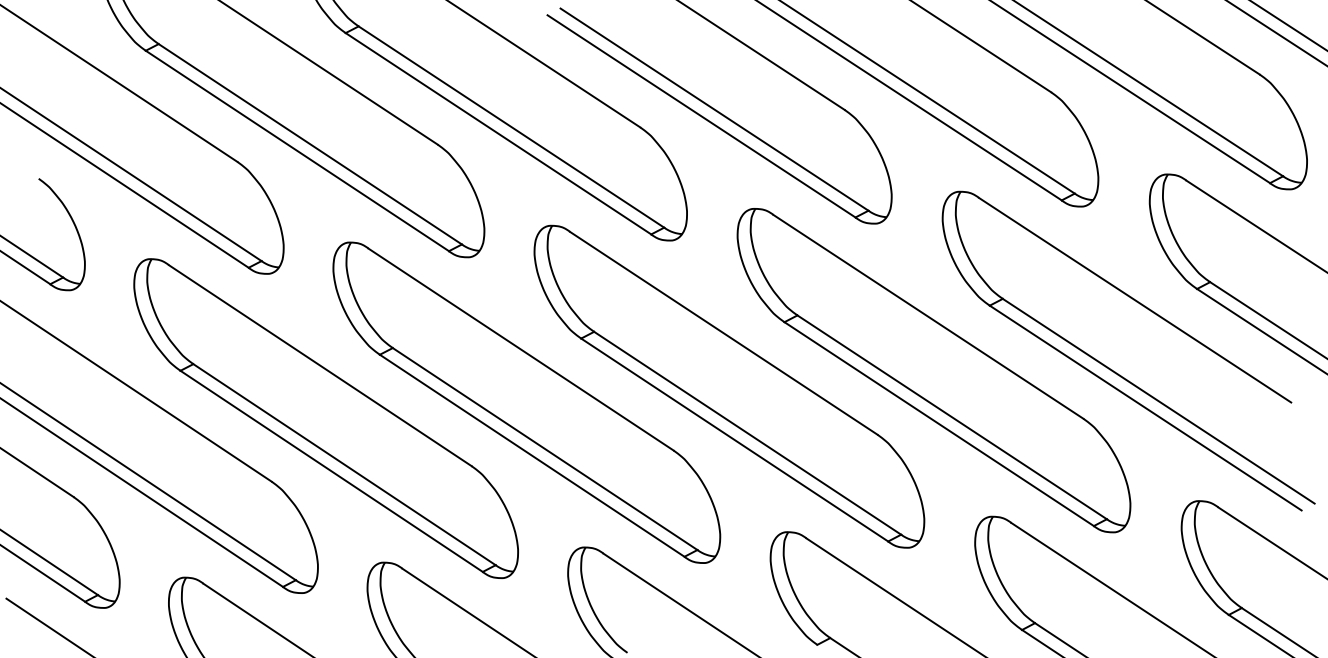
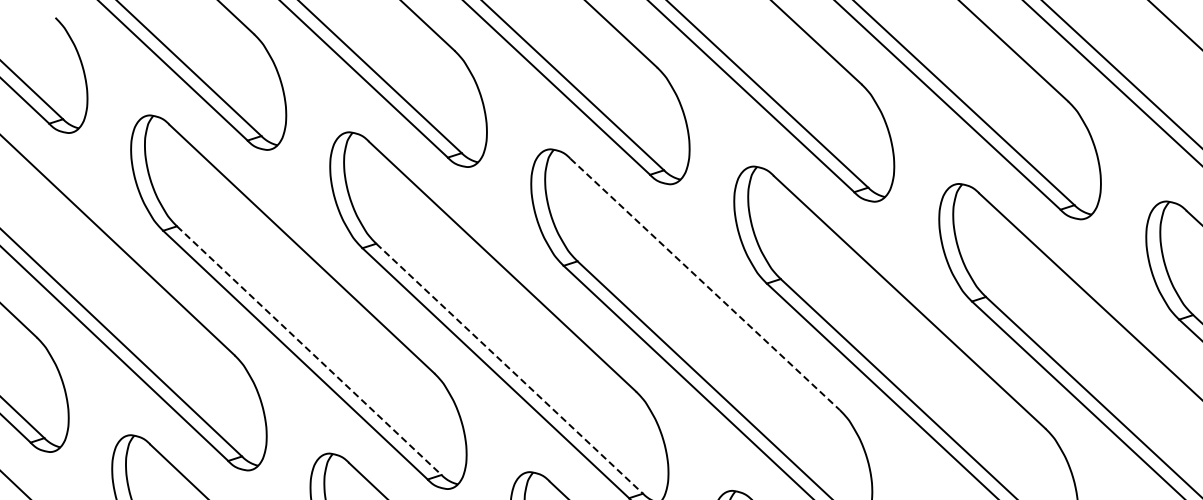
line: (724, 333) -> (705, 284), solid -> dashed
line: (545, 449) -> (509, 369), solid -> dashed
line: (344, 464) -> (309, 350), solid -> dashed

